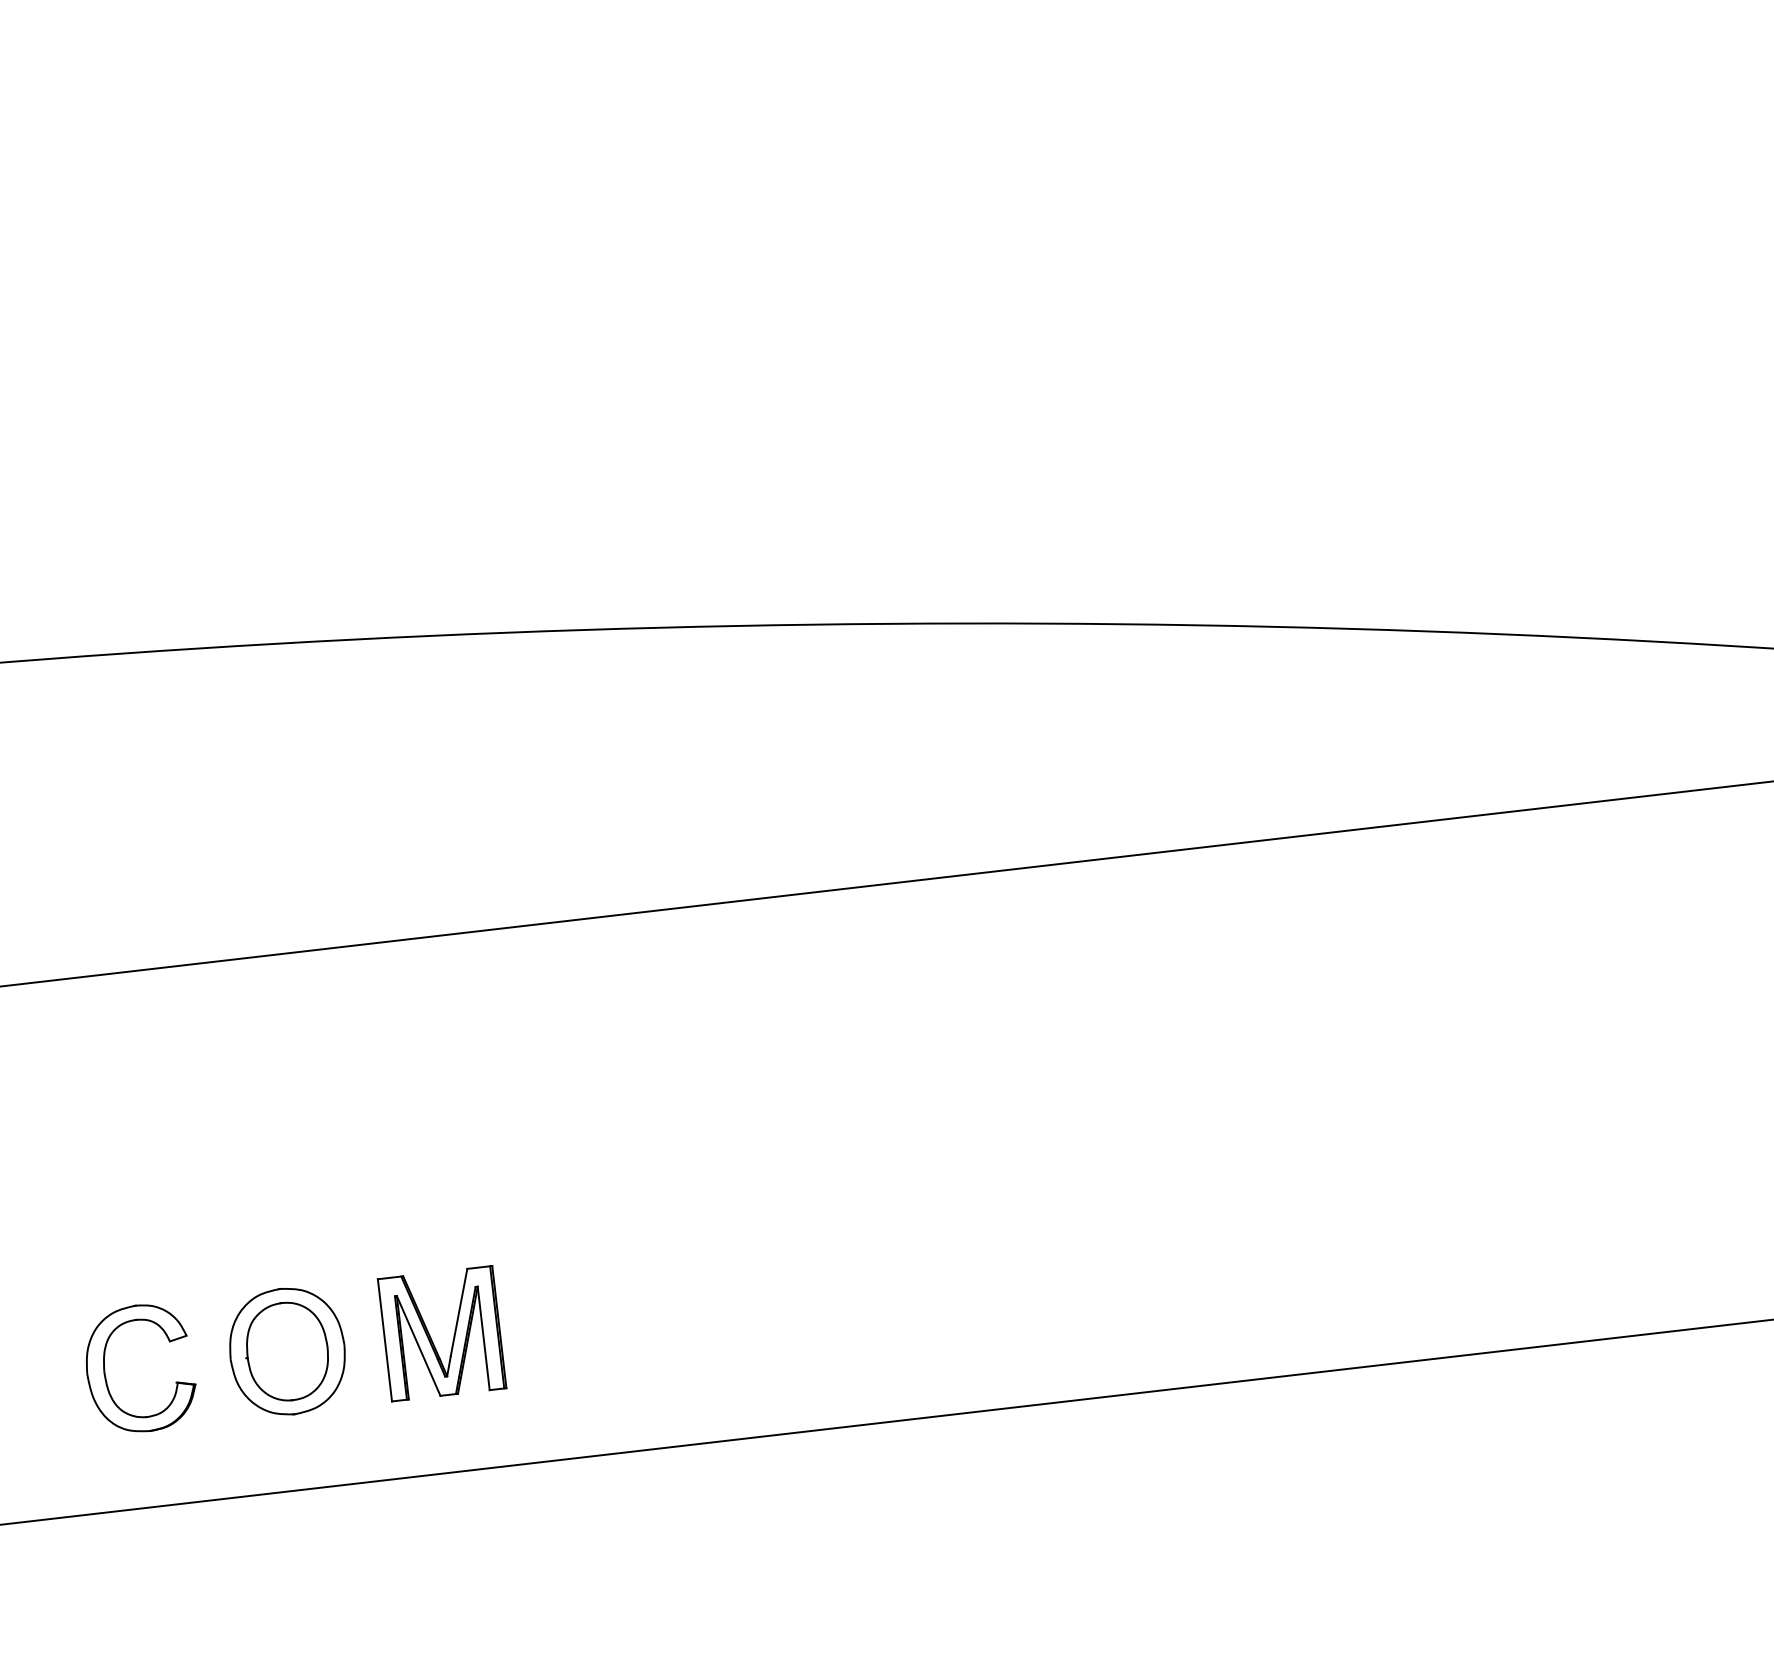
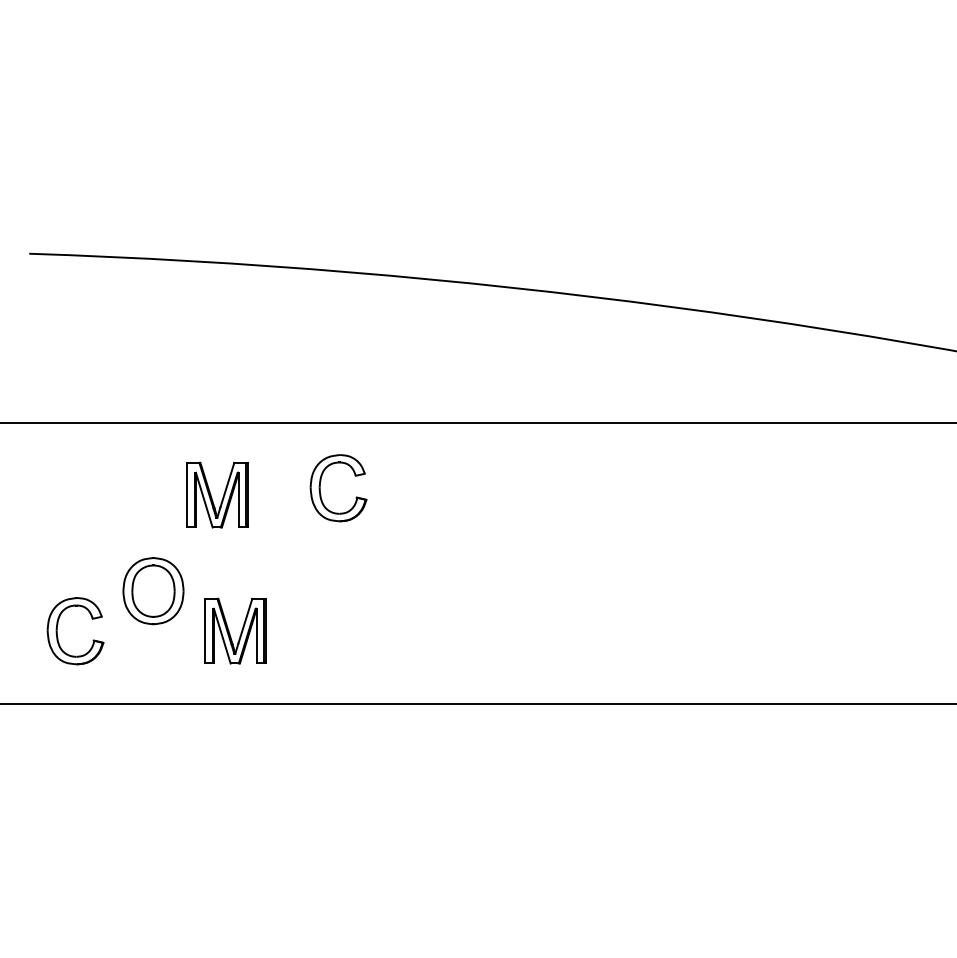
part: (572, 1045) -> (320, 488), added
part: (378, 1079) -> (217, 494), added
part: (287, 1352) -> (153, 591), moved

